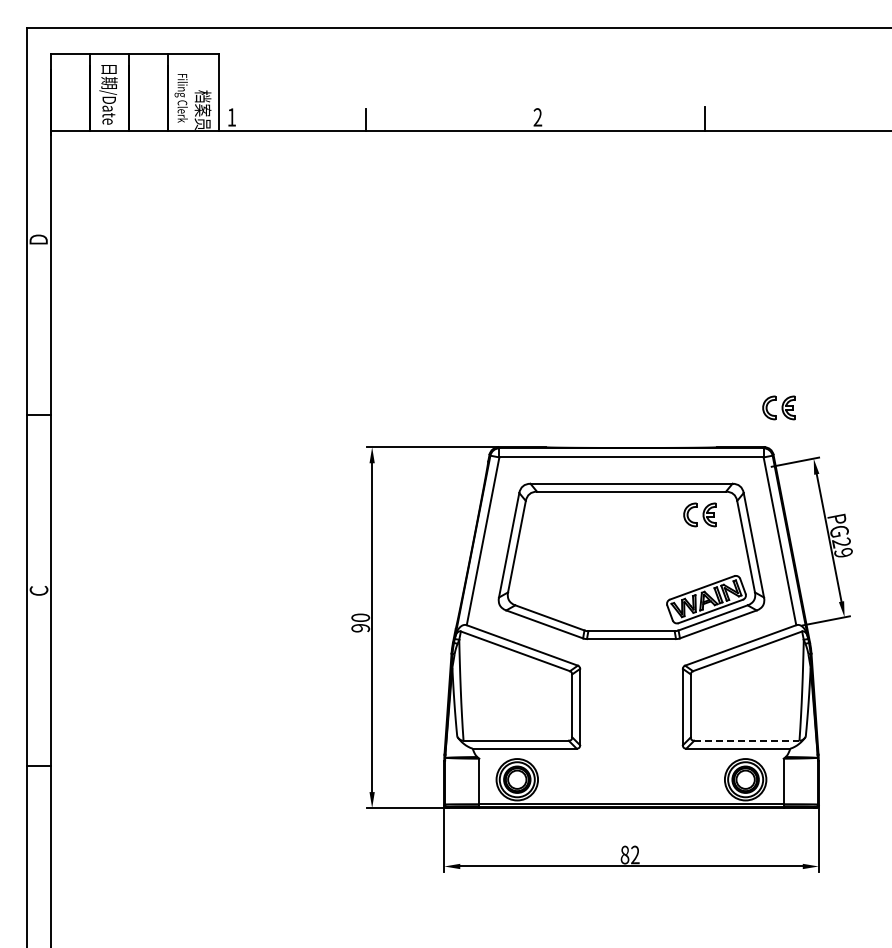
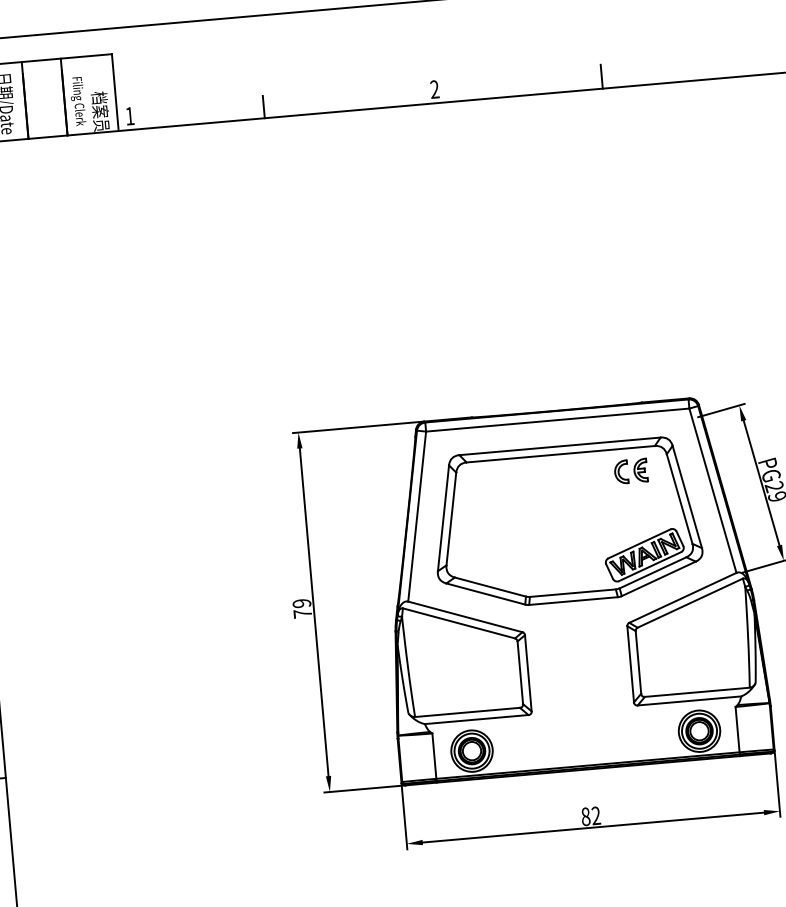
part: (778, 407) -> (699, 357), removed
text: (360, 622) -> (302, 608), 90 -> 79
line: (746, 740) -> (696, 692), dashed -> solid

